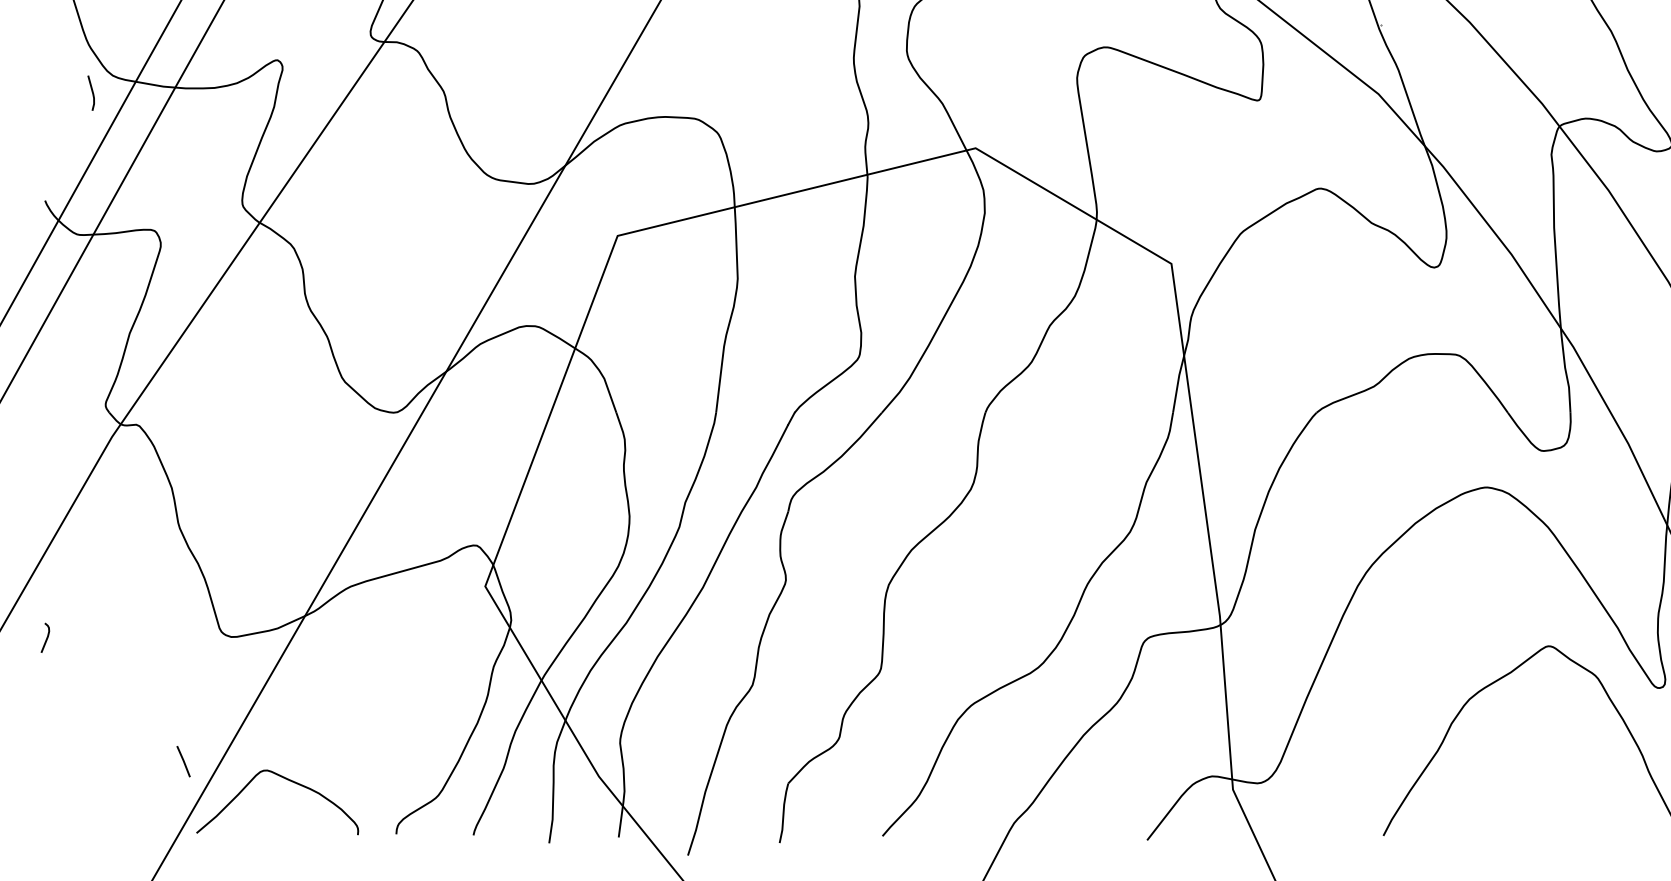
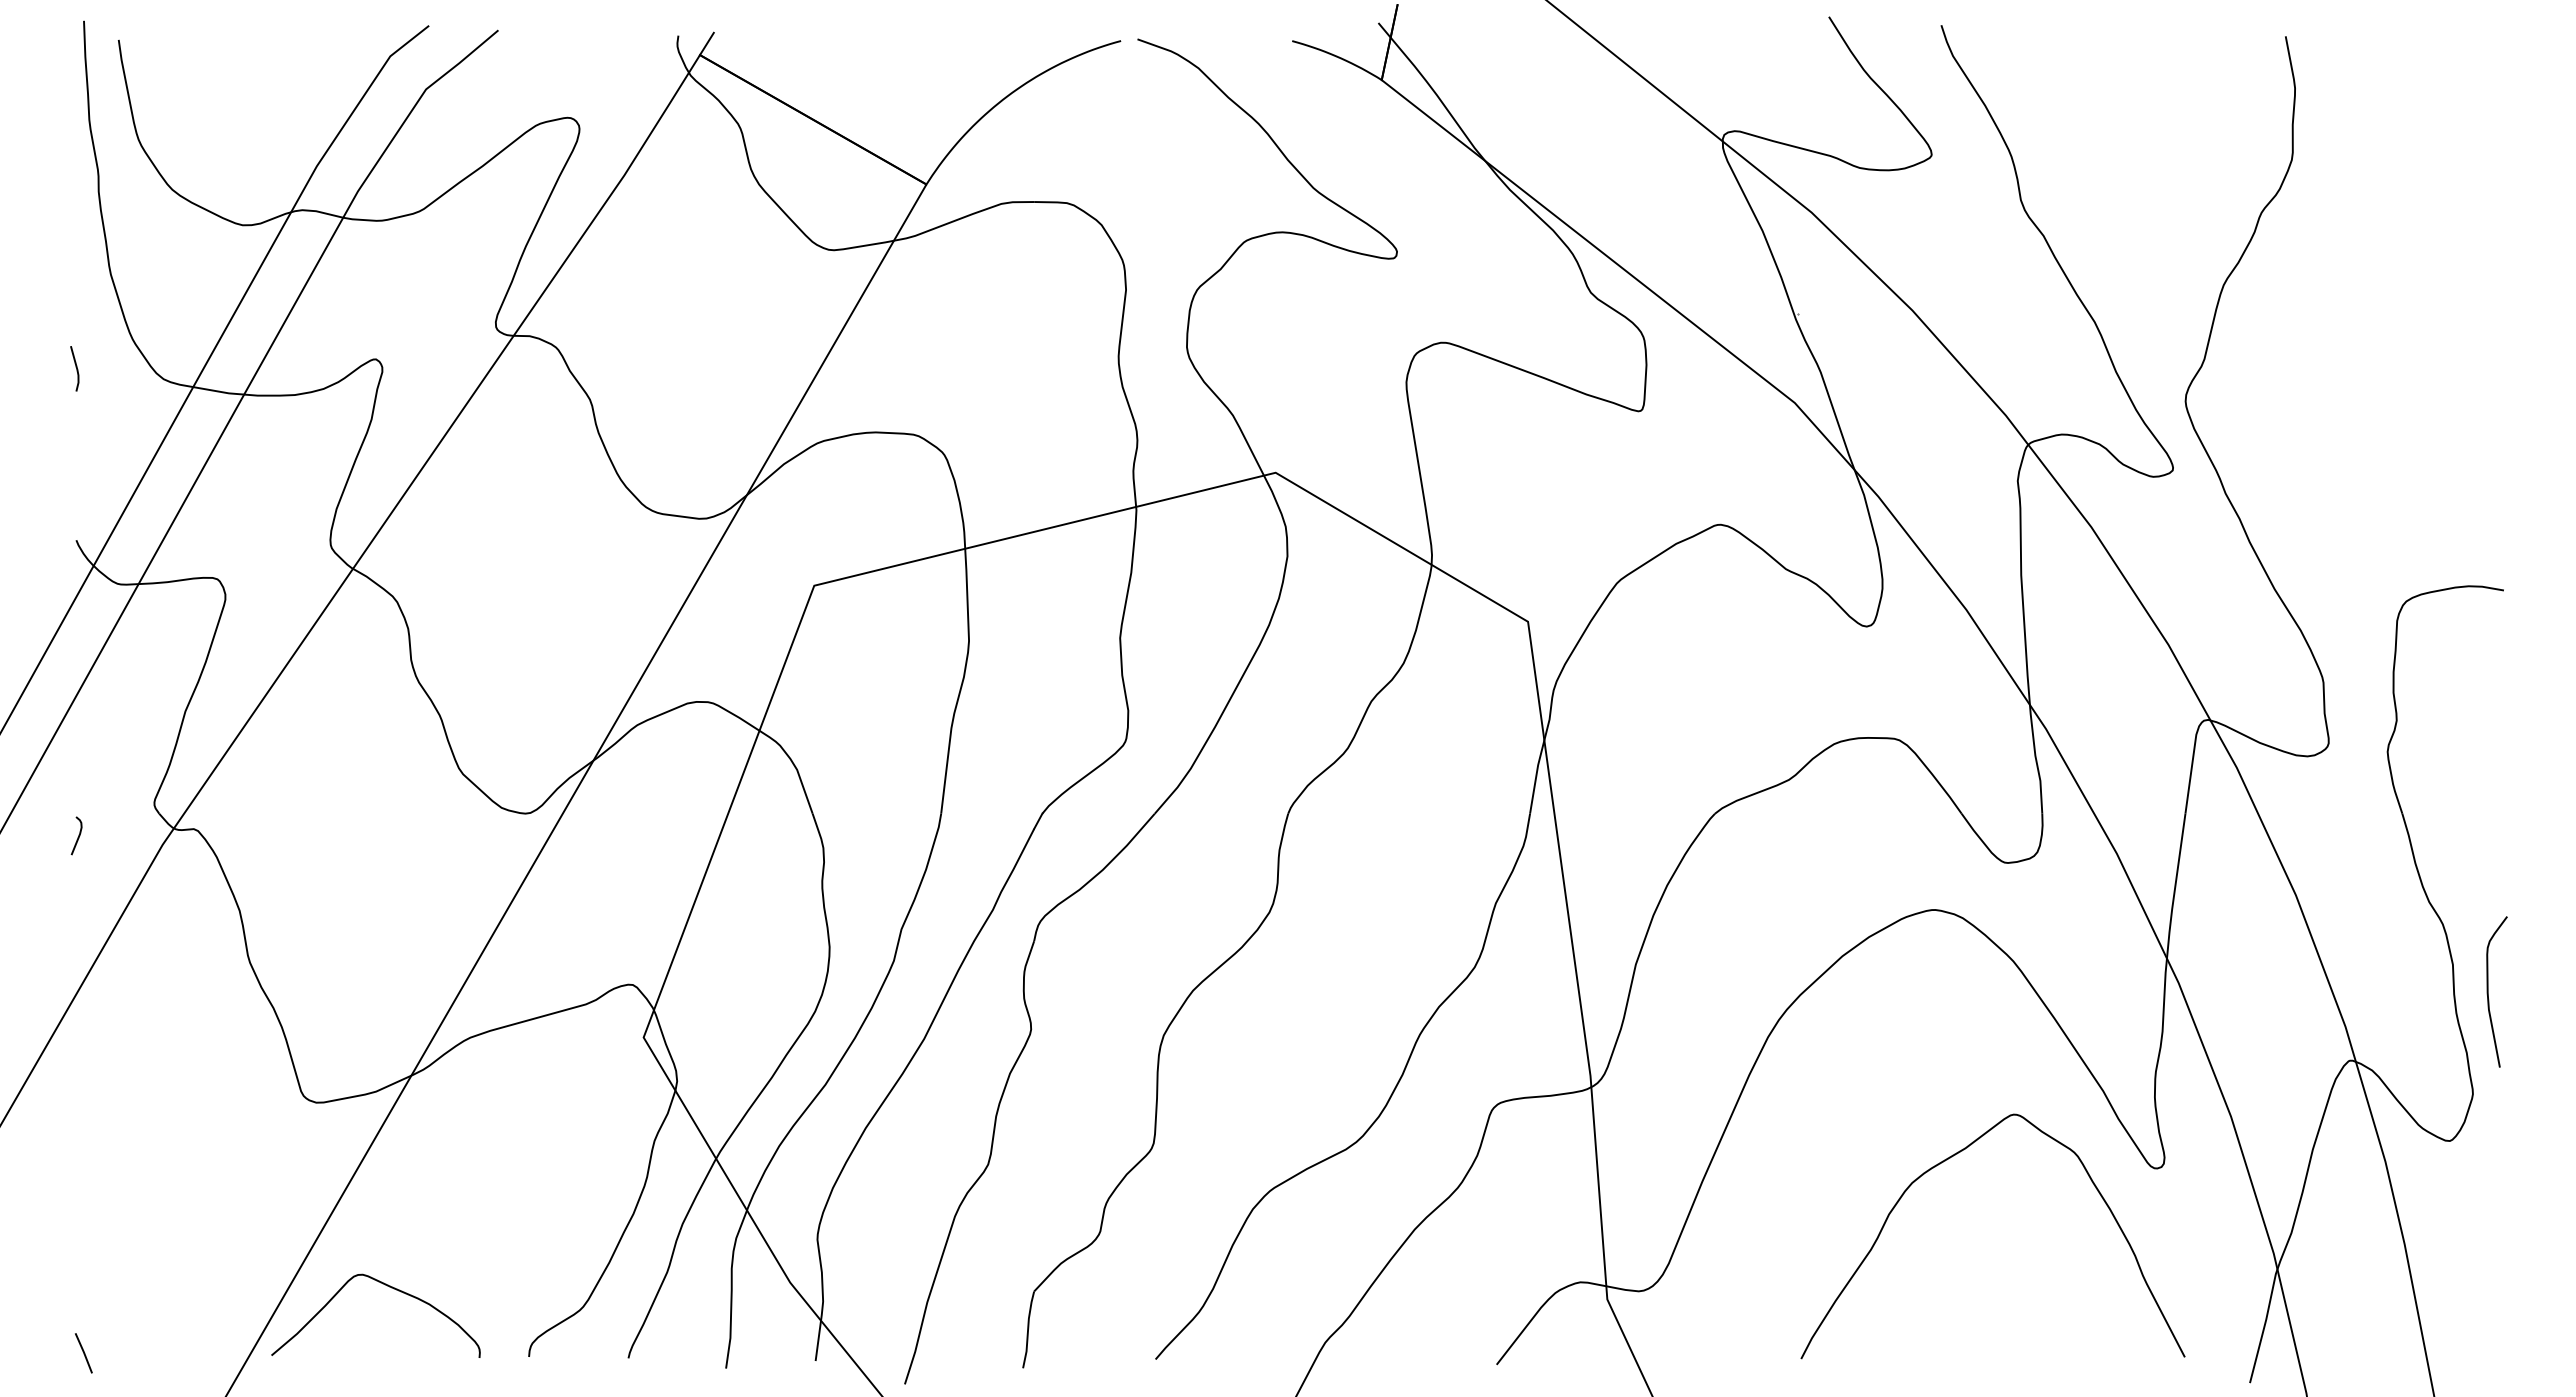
line: (91, 92) -> (75, 367), moved
curve: (46, 637) -> (78, 835), moved
line: (183, 761) -> (83, 1353), moved

